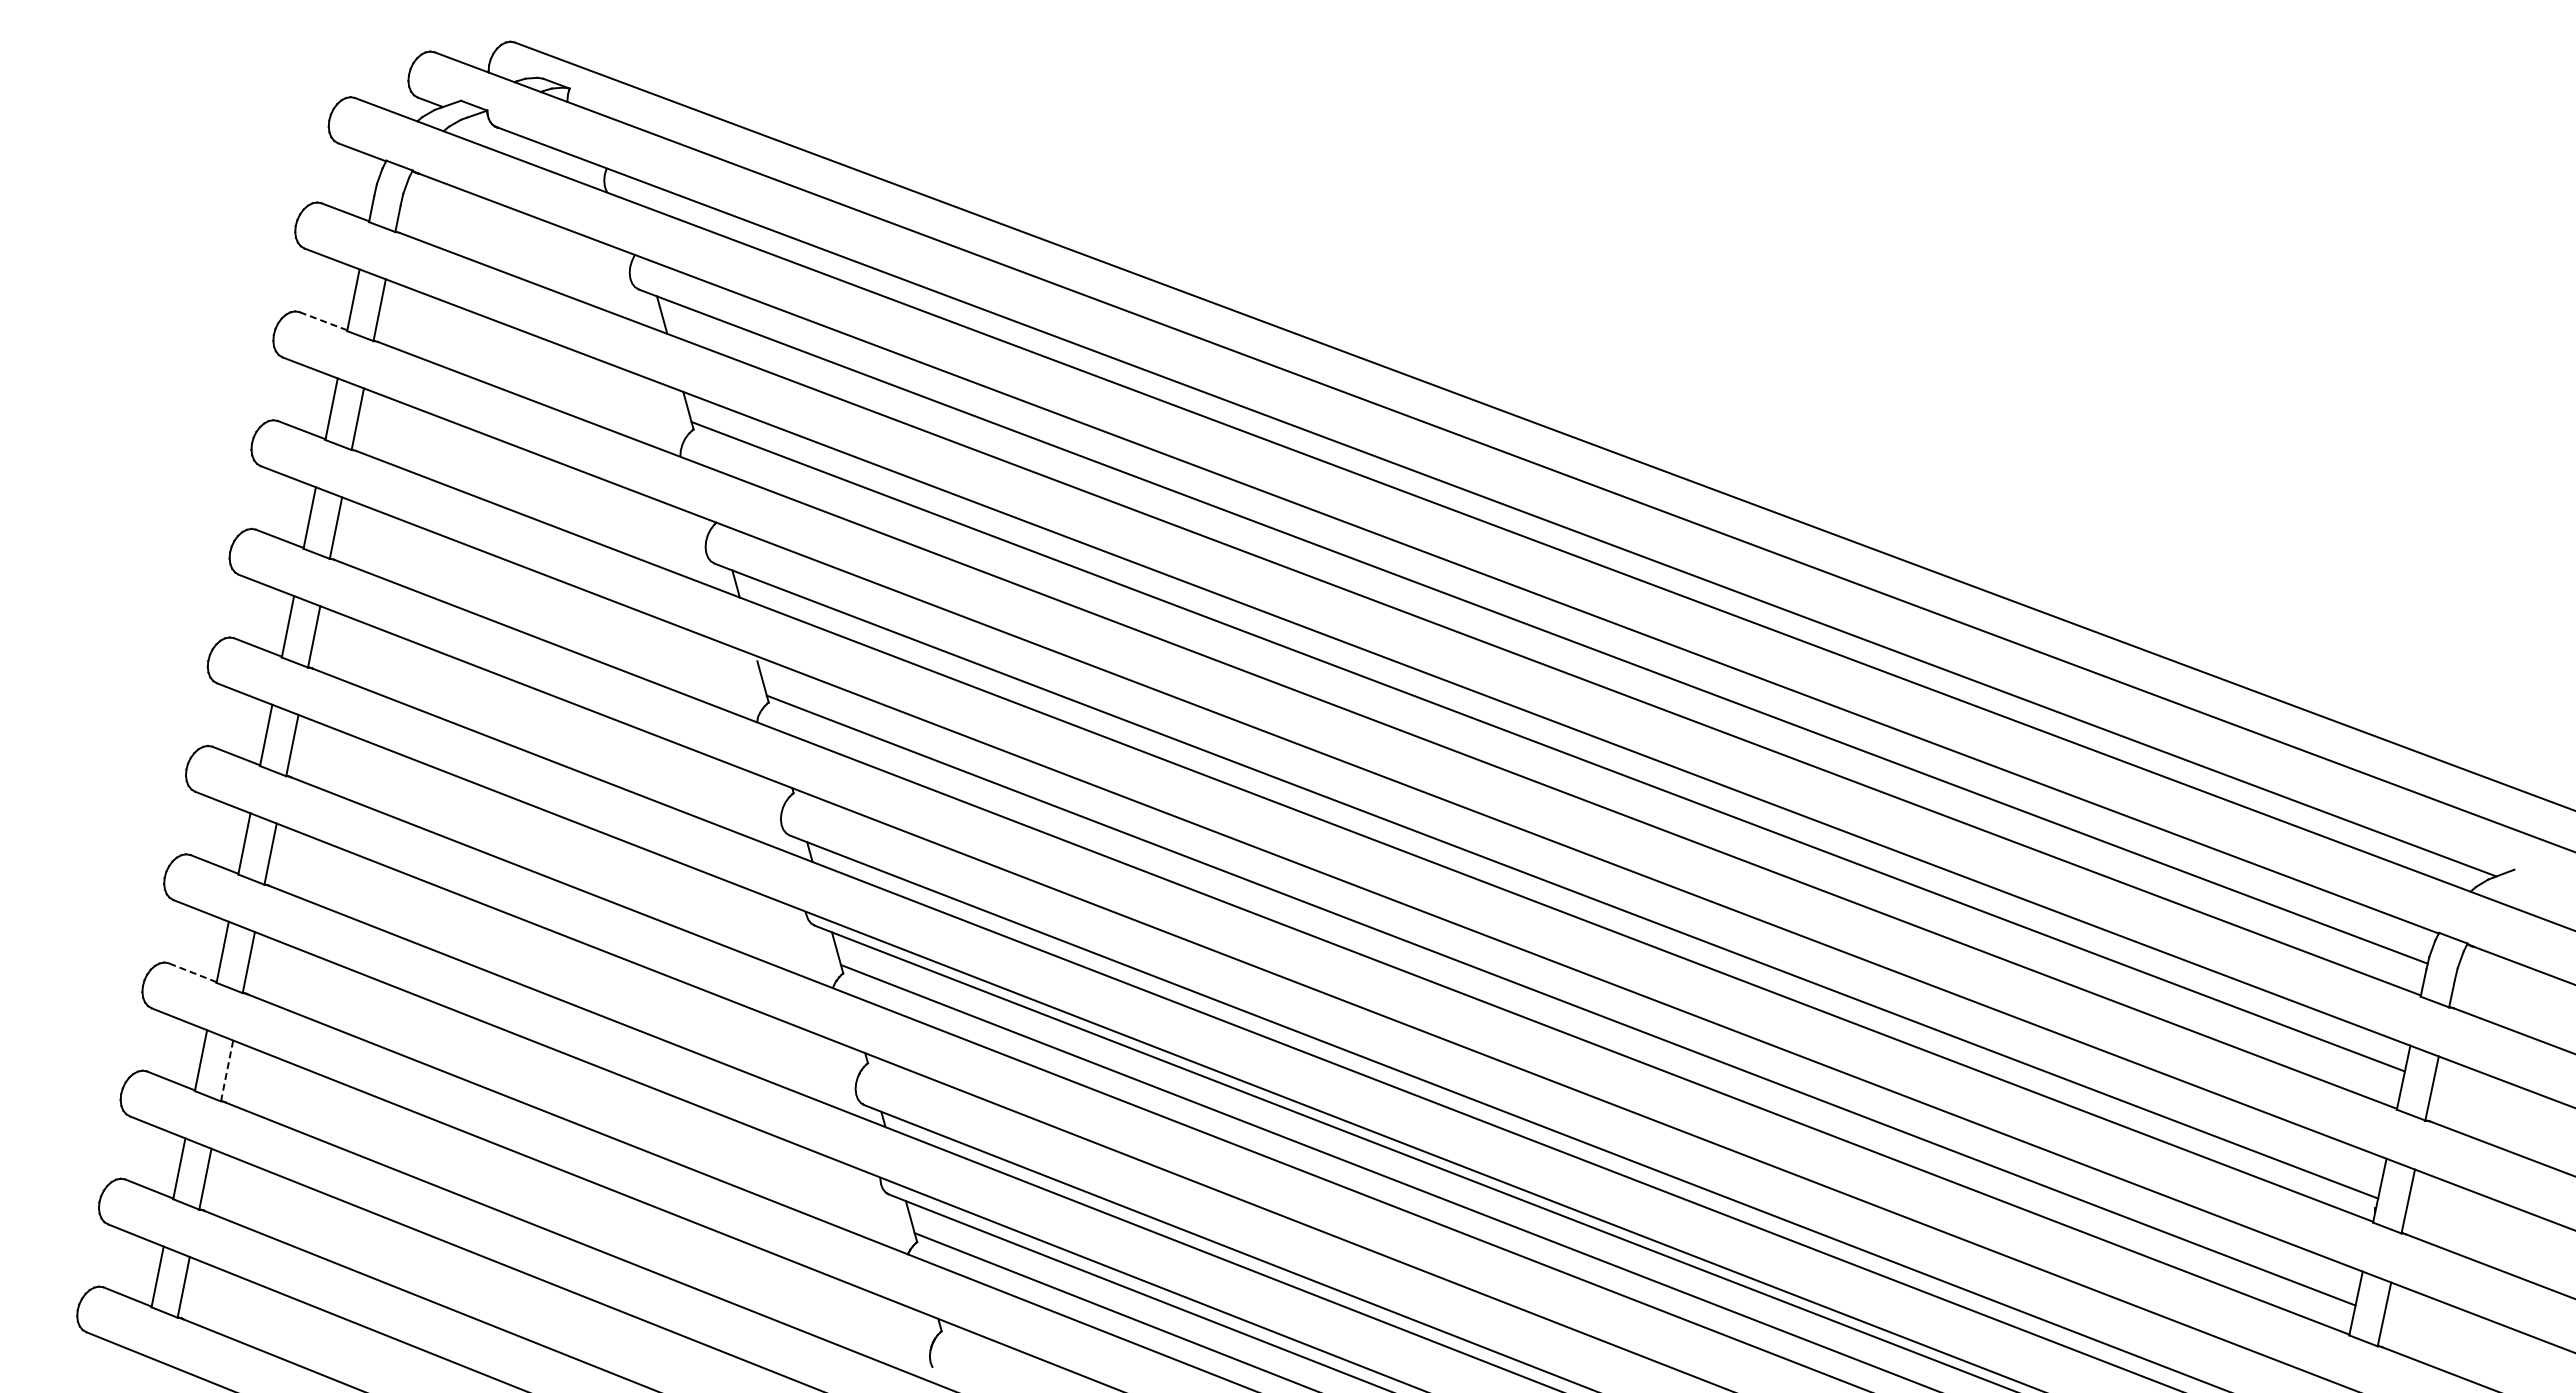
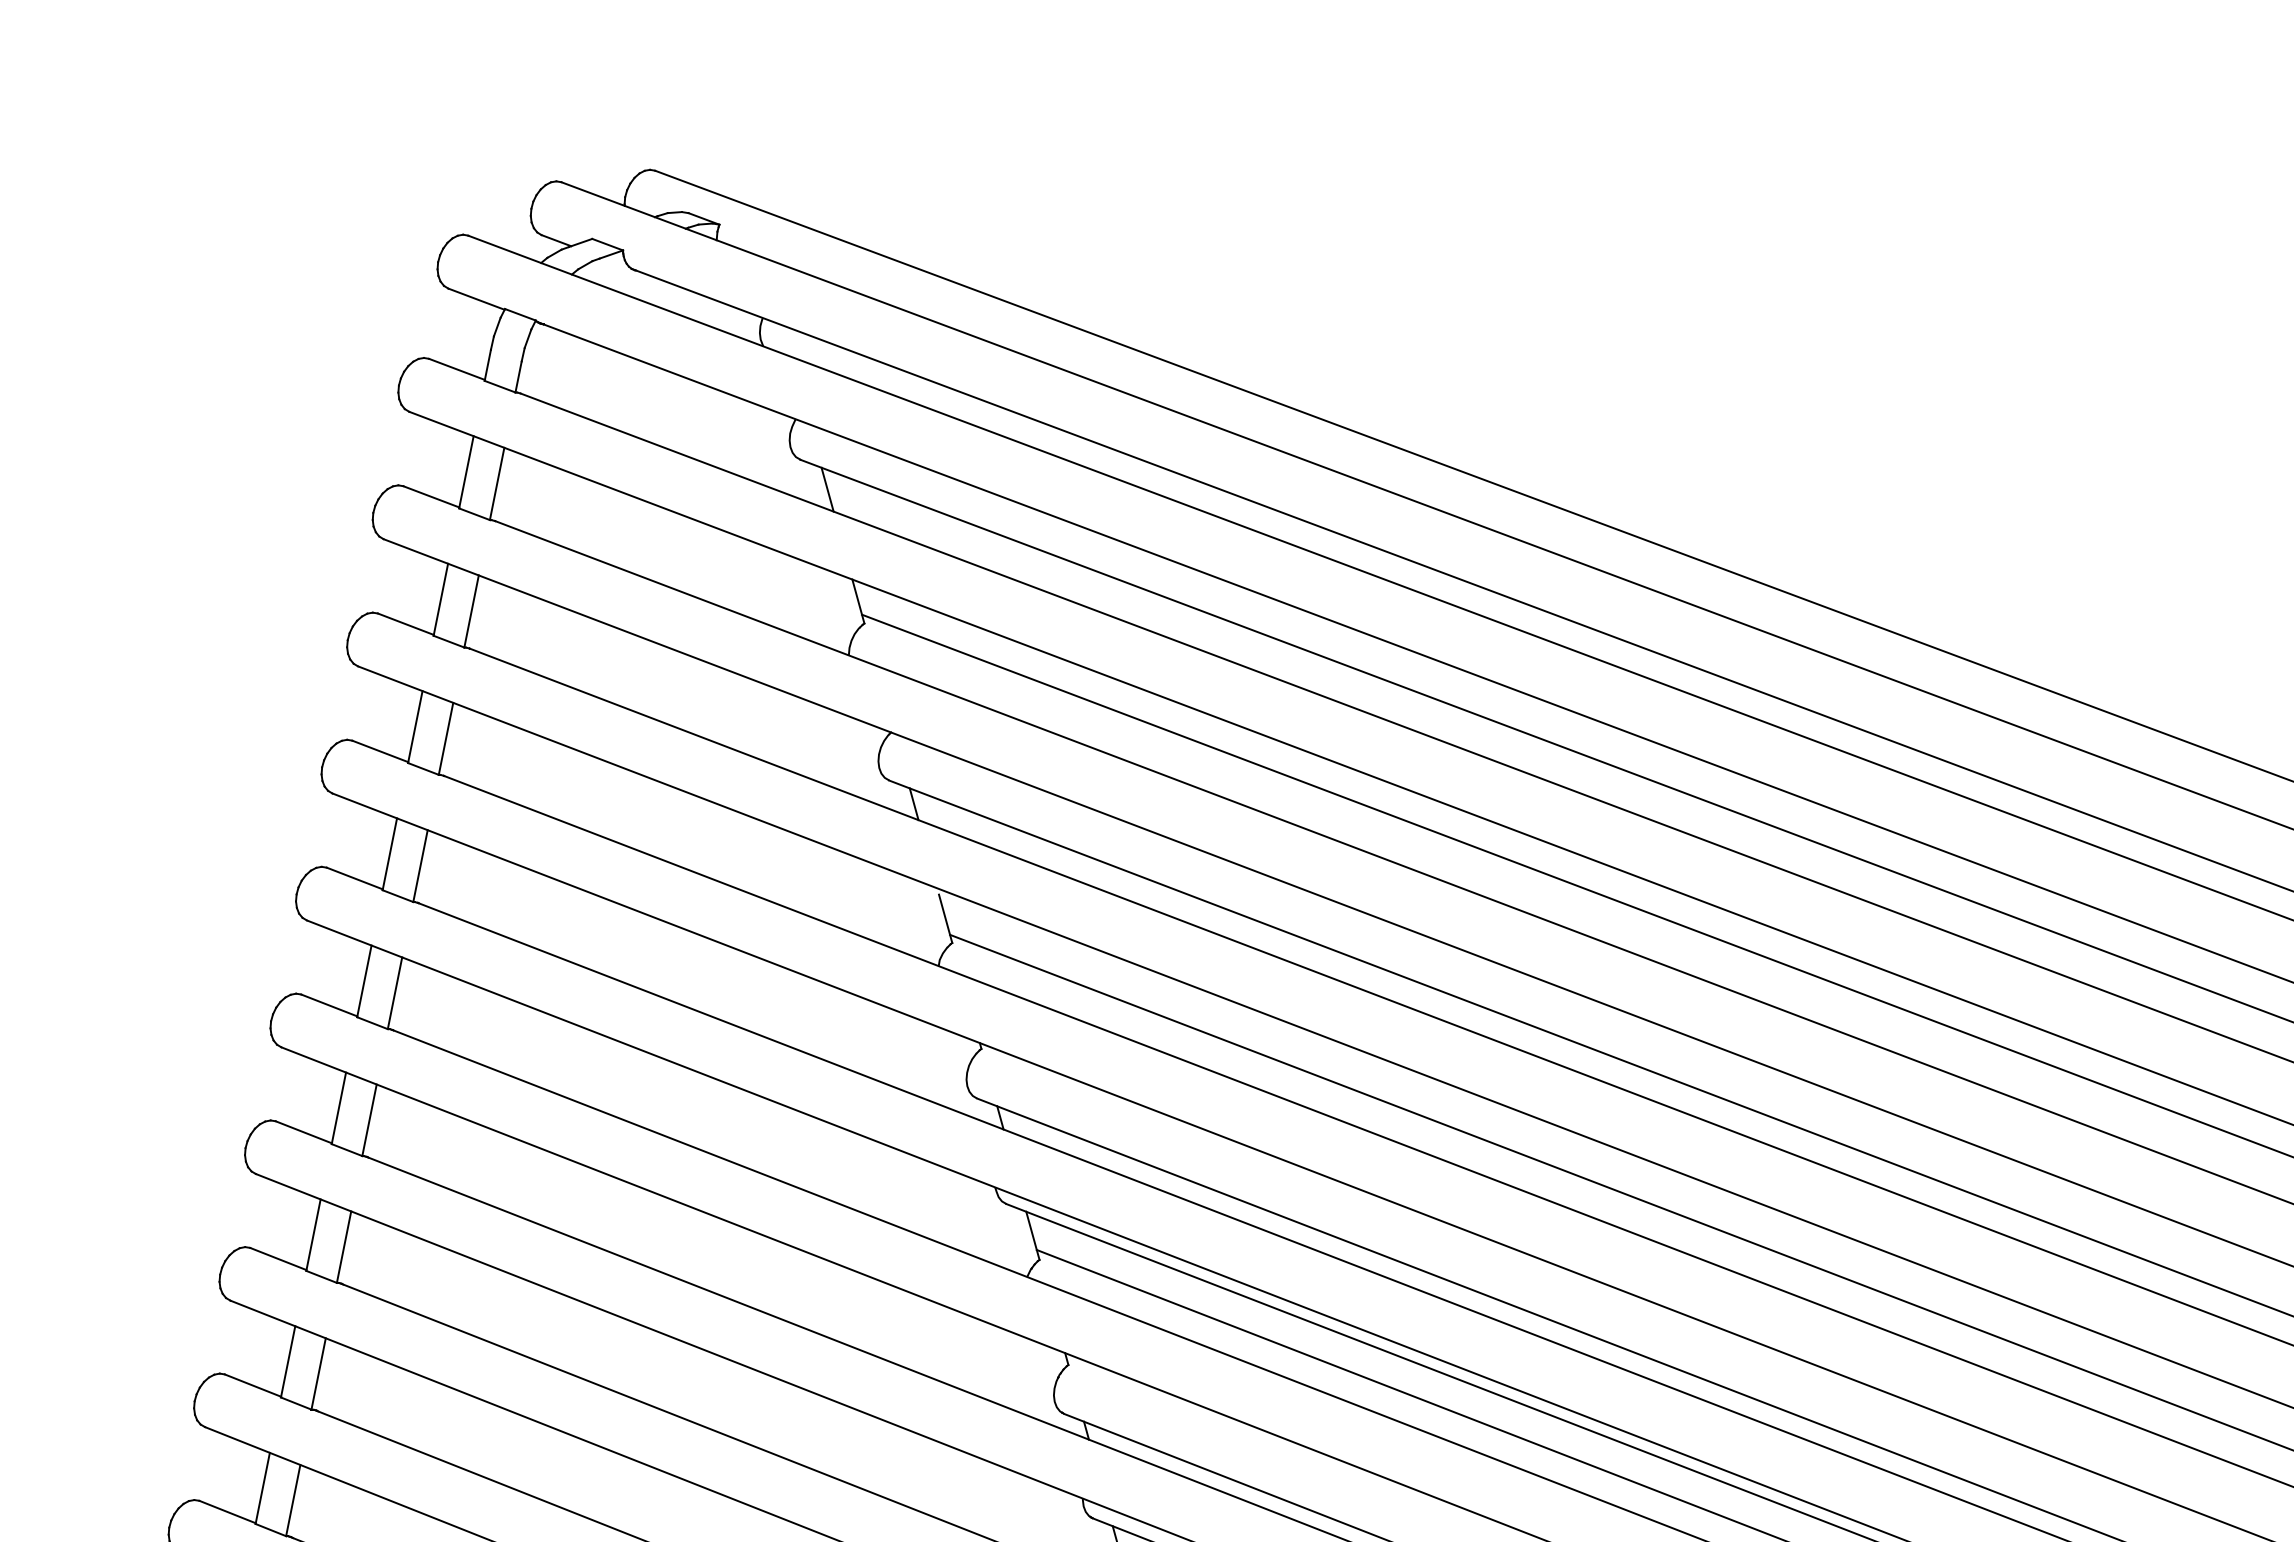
line: (323, 321) -> (431, 497), dashed -> solid
line: (192, 972) -> (278, 1258), dashed -> solid
line: (227, 1070) -> (319, 1373), dashed -> solid

